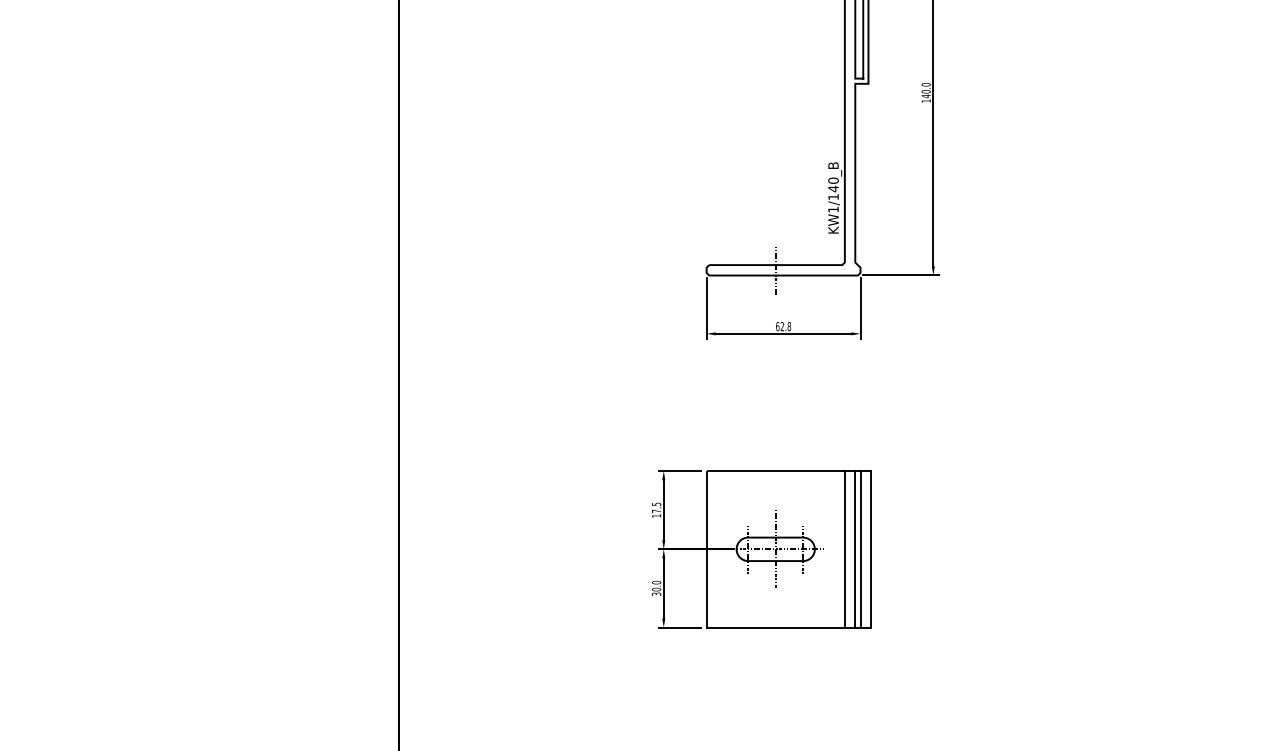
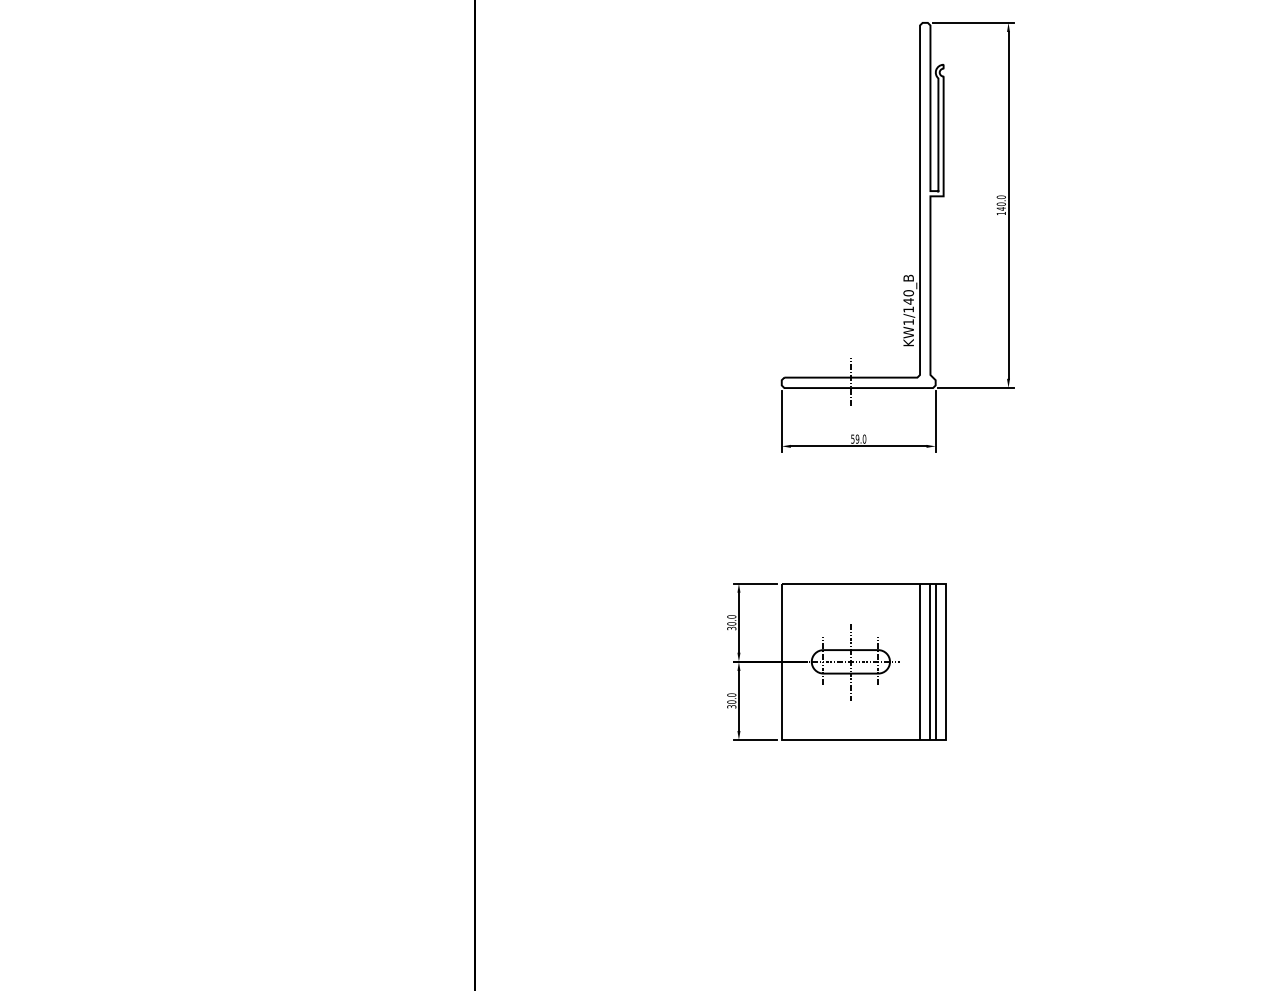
text: (783, 325) -> (858, 438), 62.8 -> 59.0
text: (656, 509) -> (731, 622), 17.5 -> 30.0

